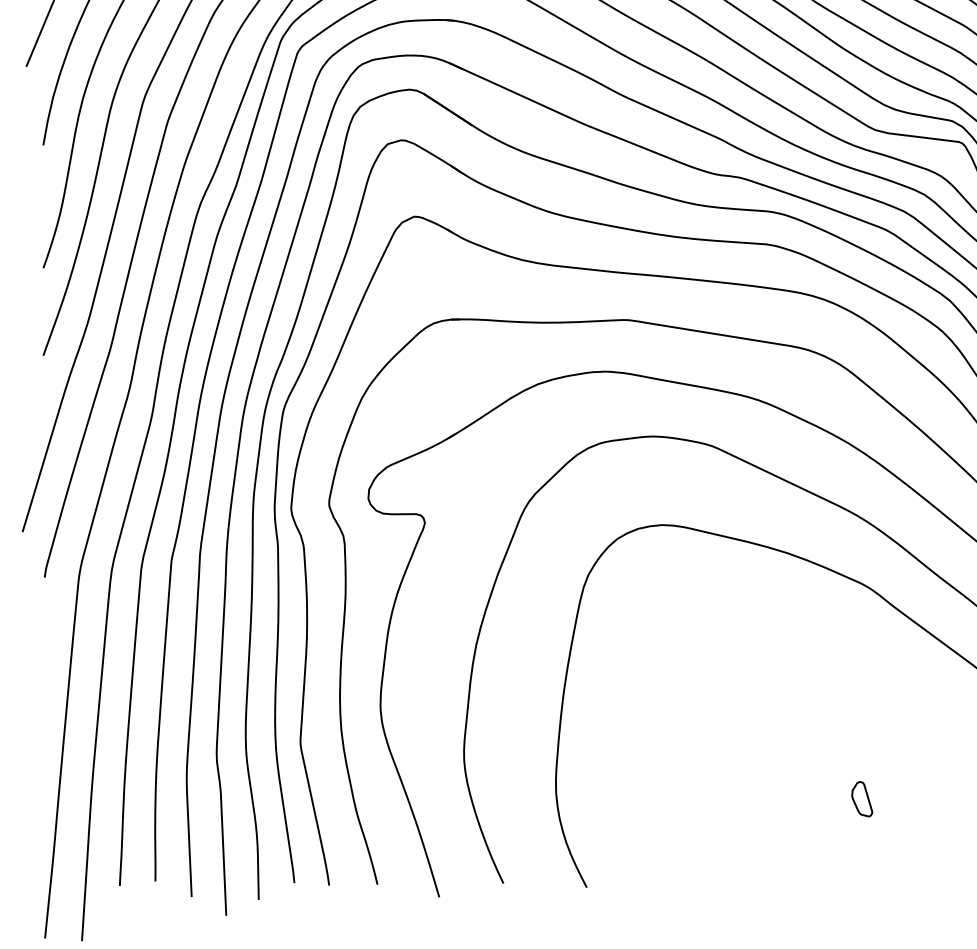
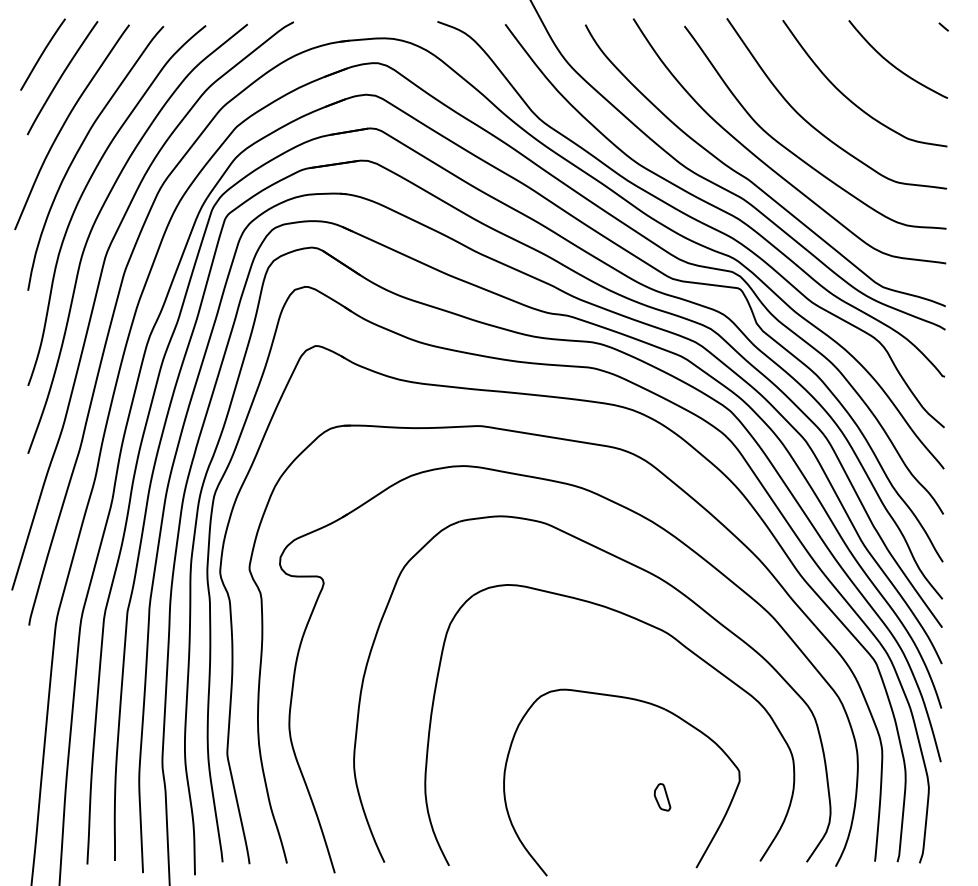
part: (840, 678) -> (645, 703), added

